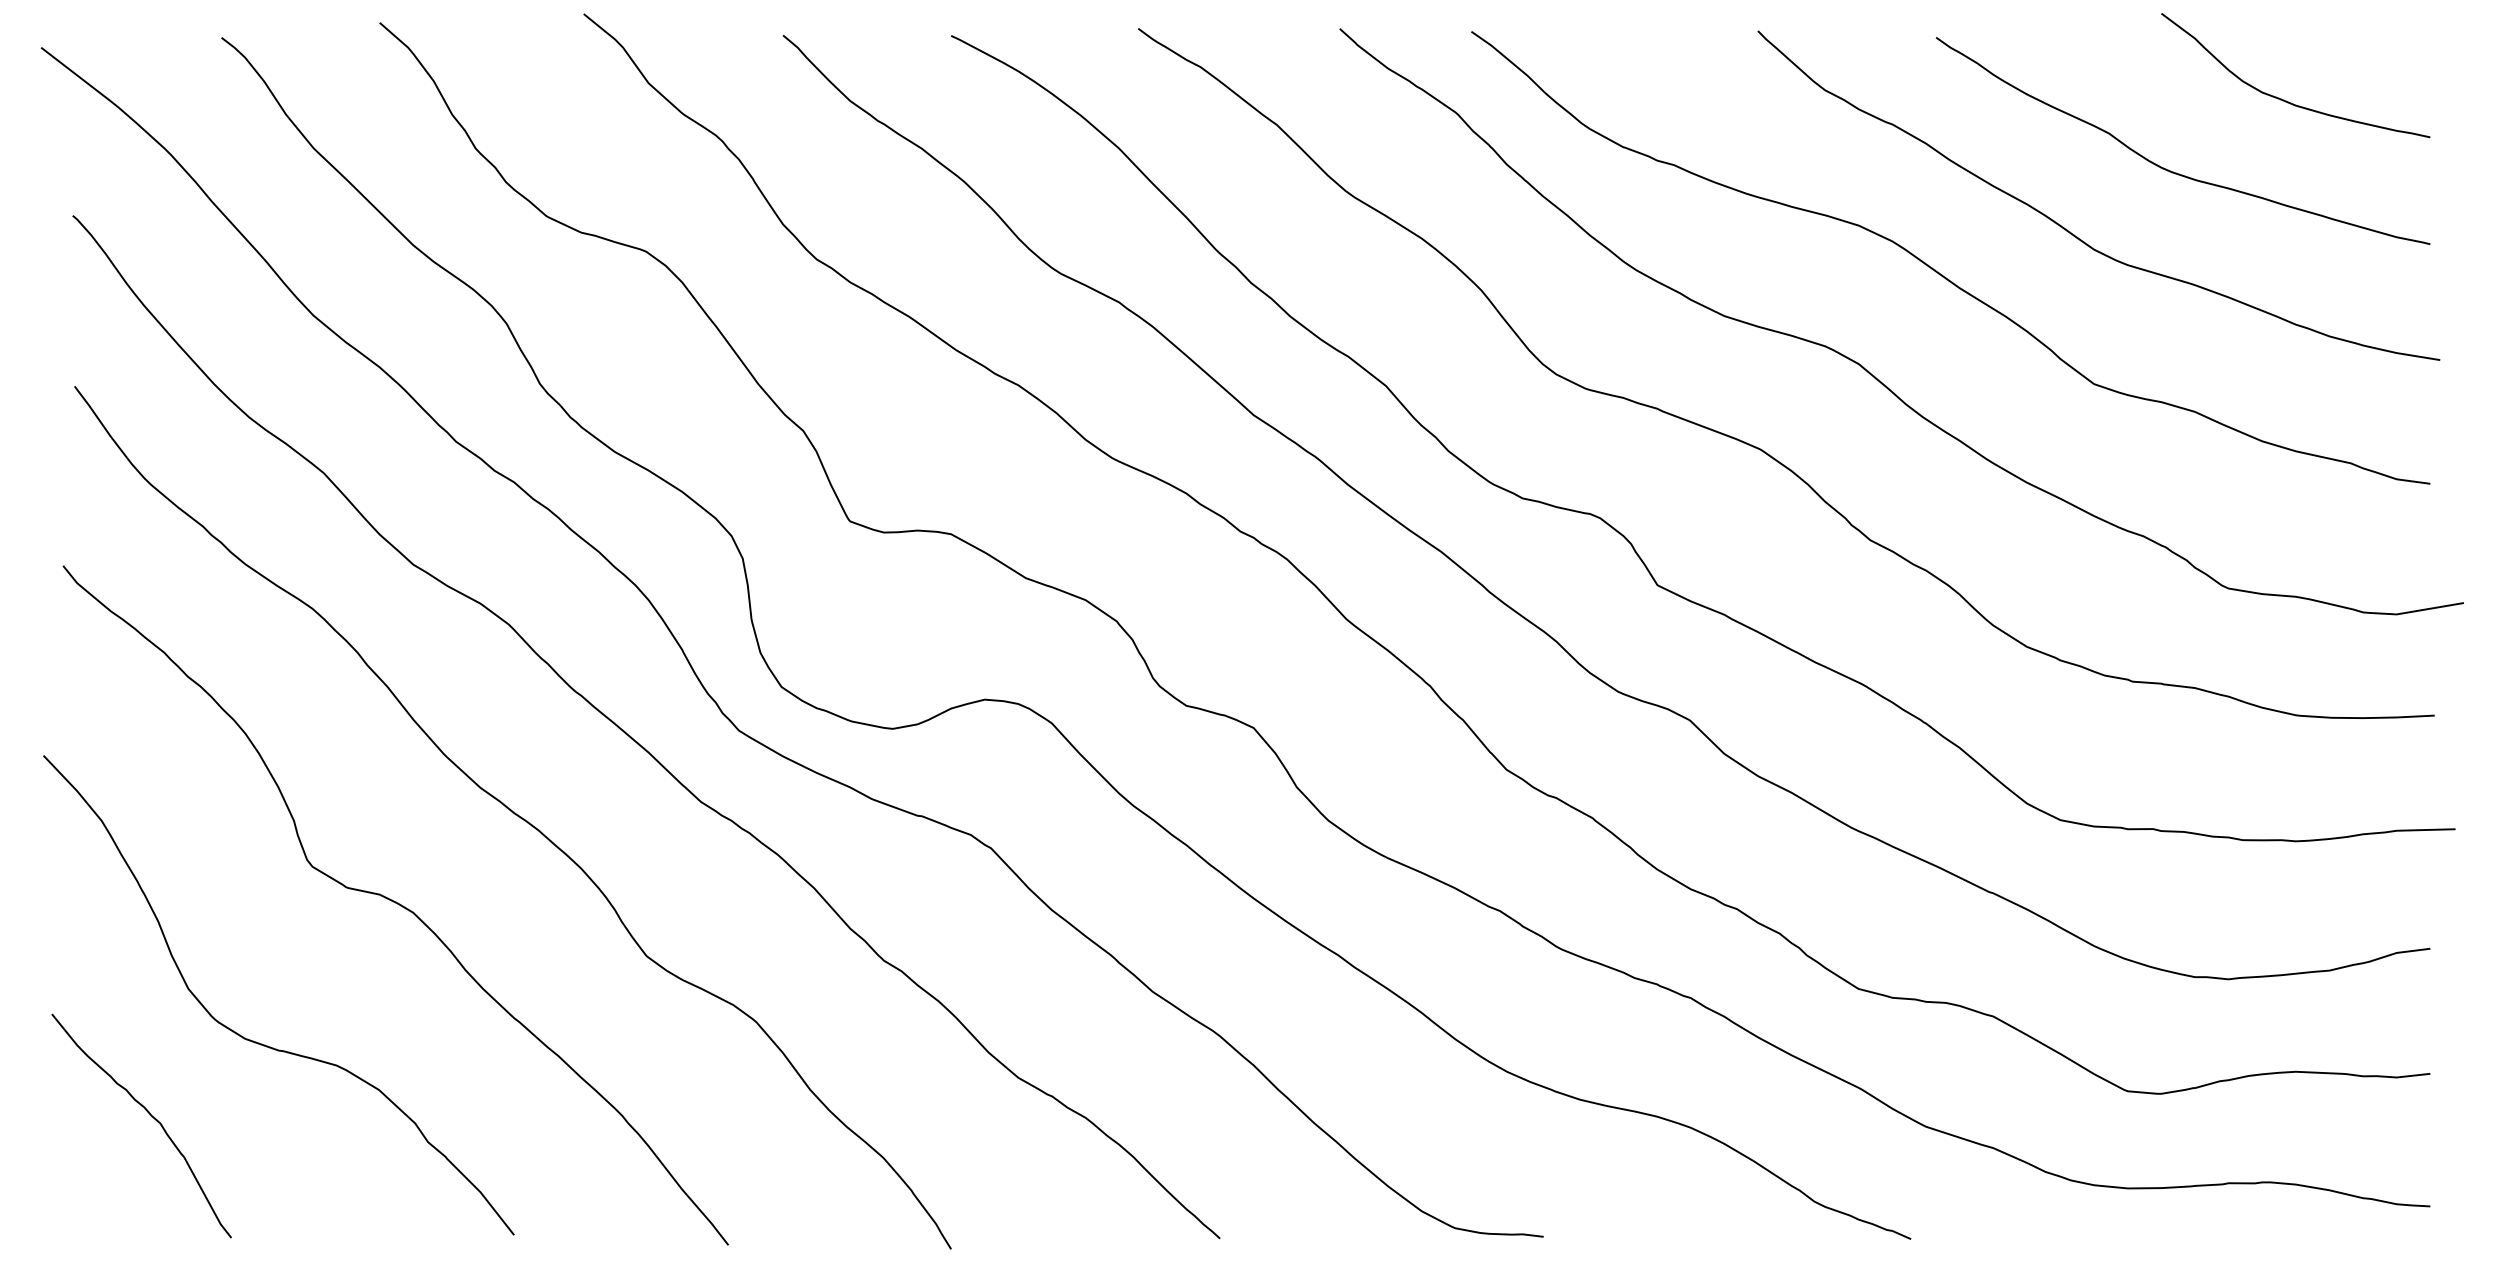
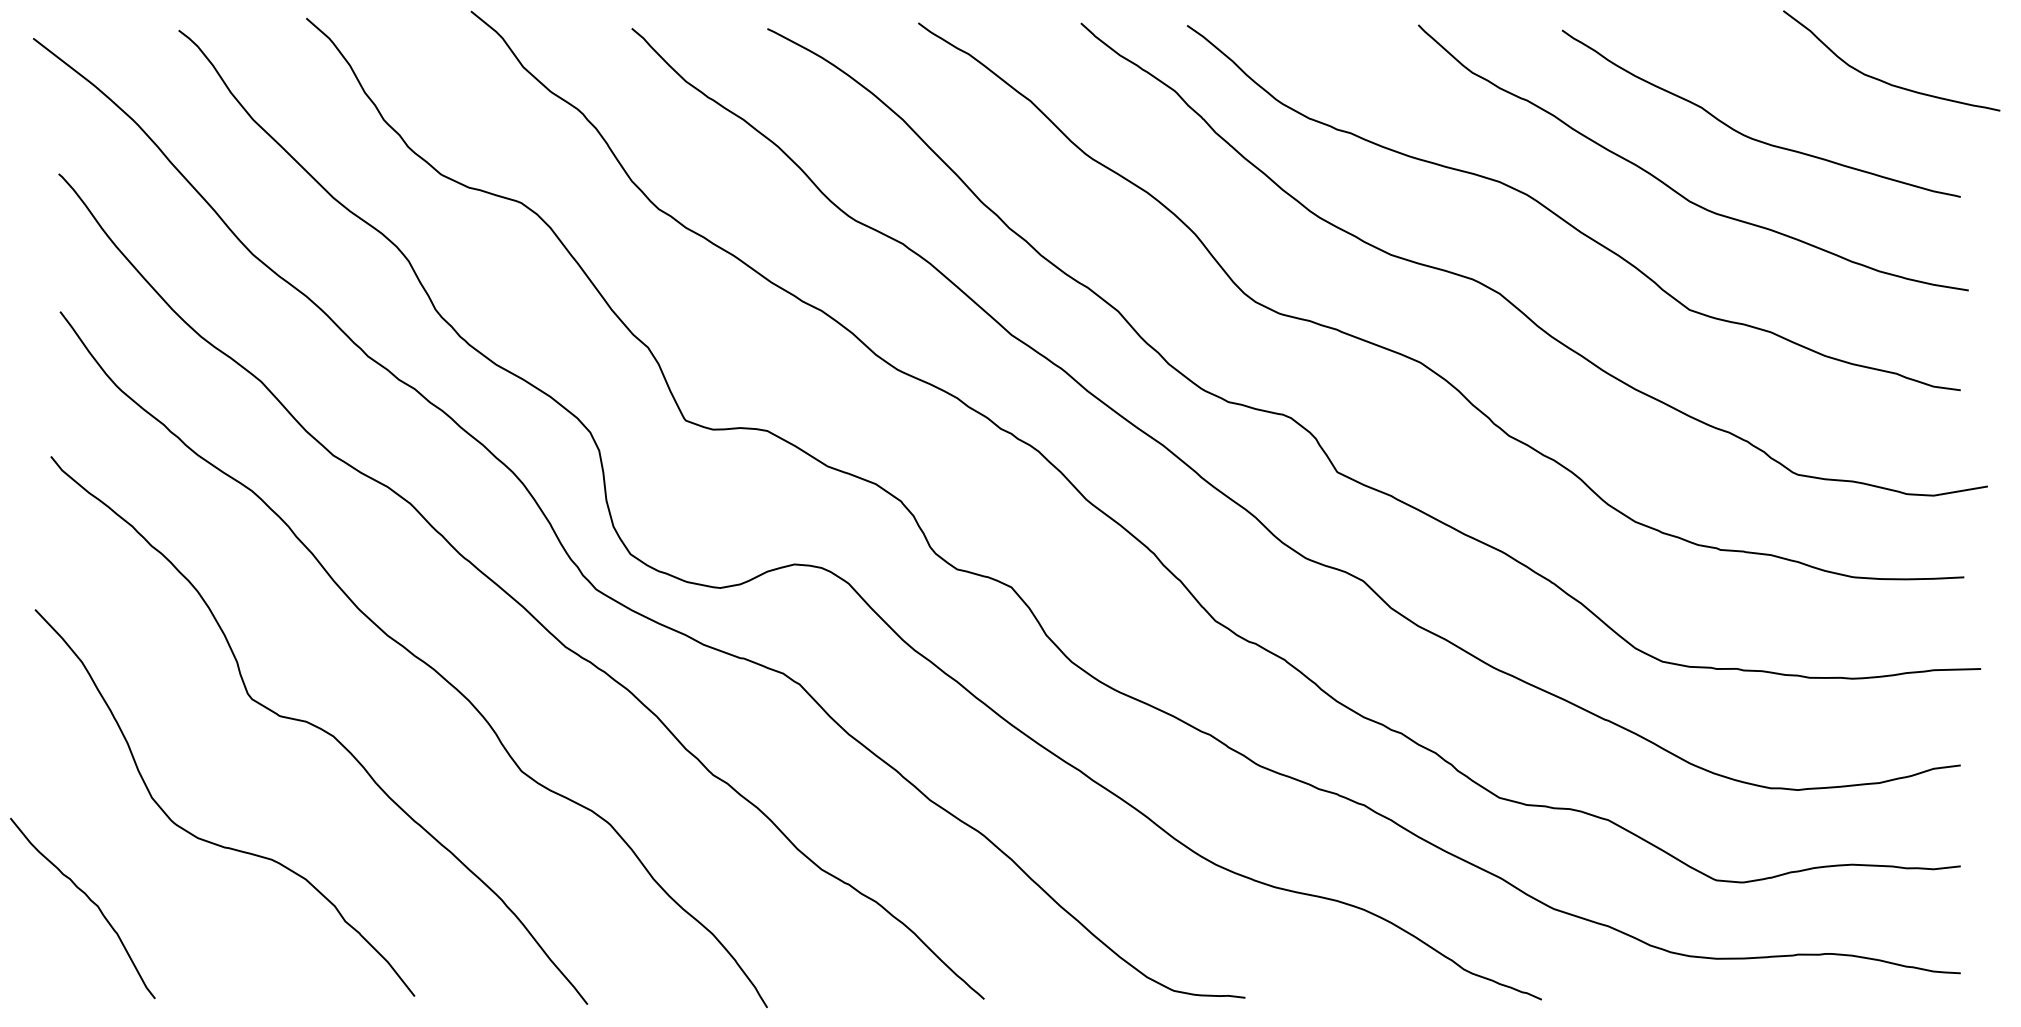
curve: (2284, 99) -> (1882, 80), moved
curve: (150, 1116) -> (89, 900), moved

